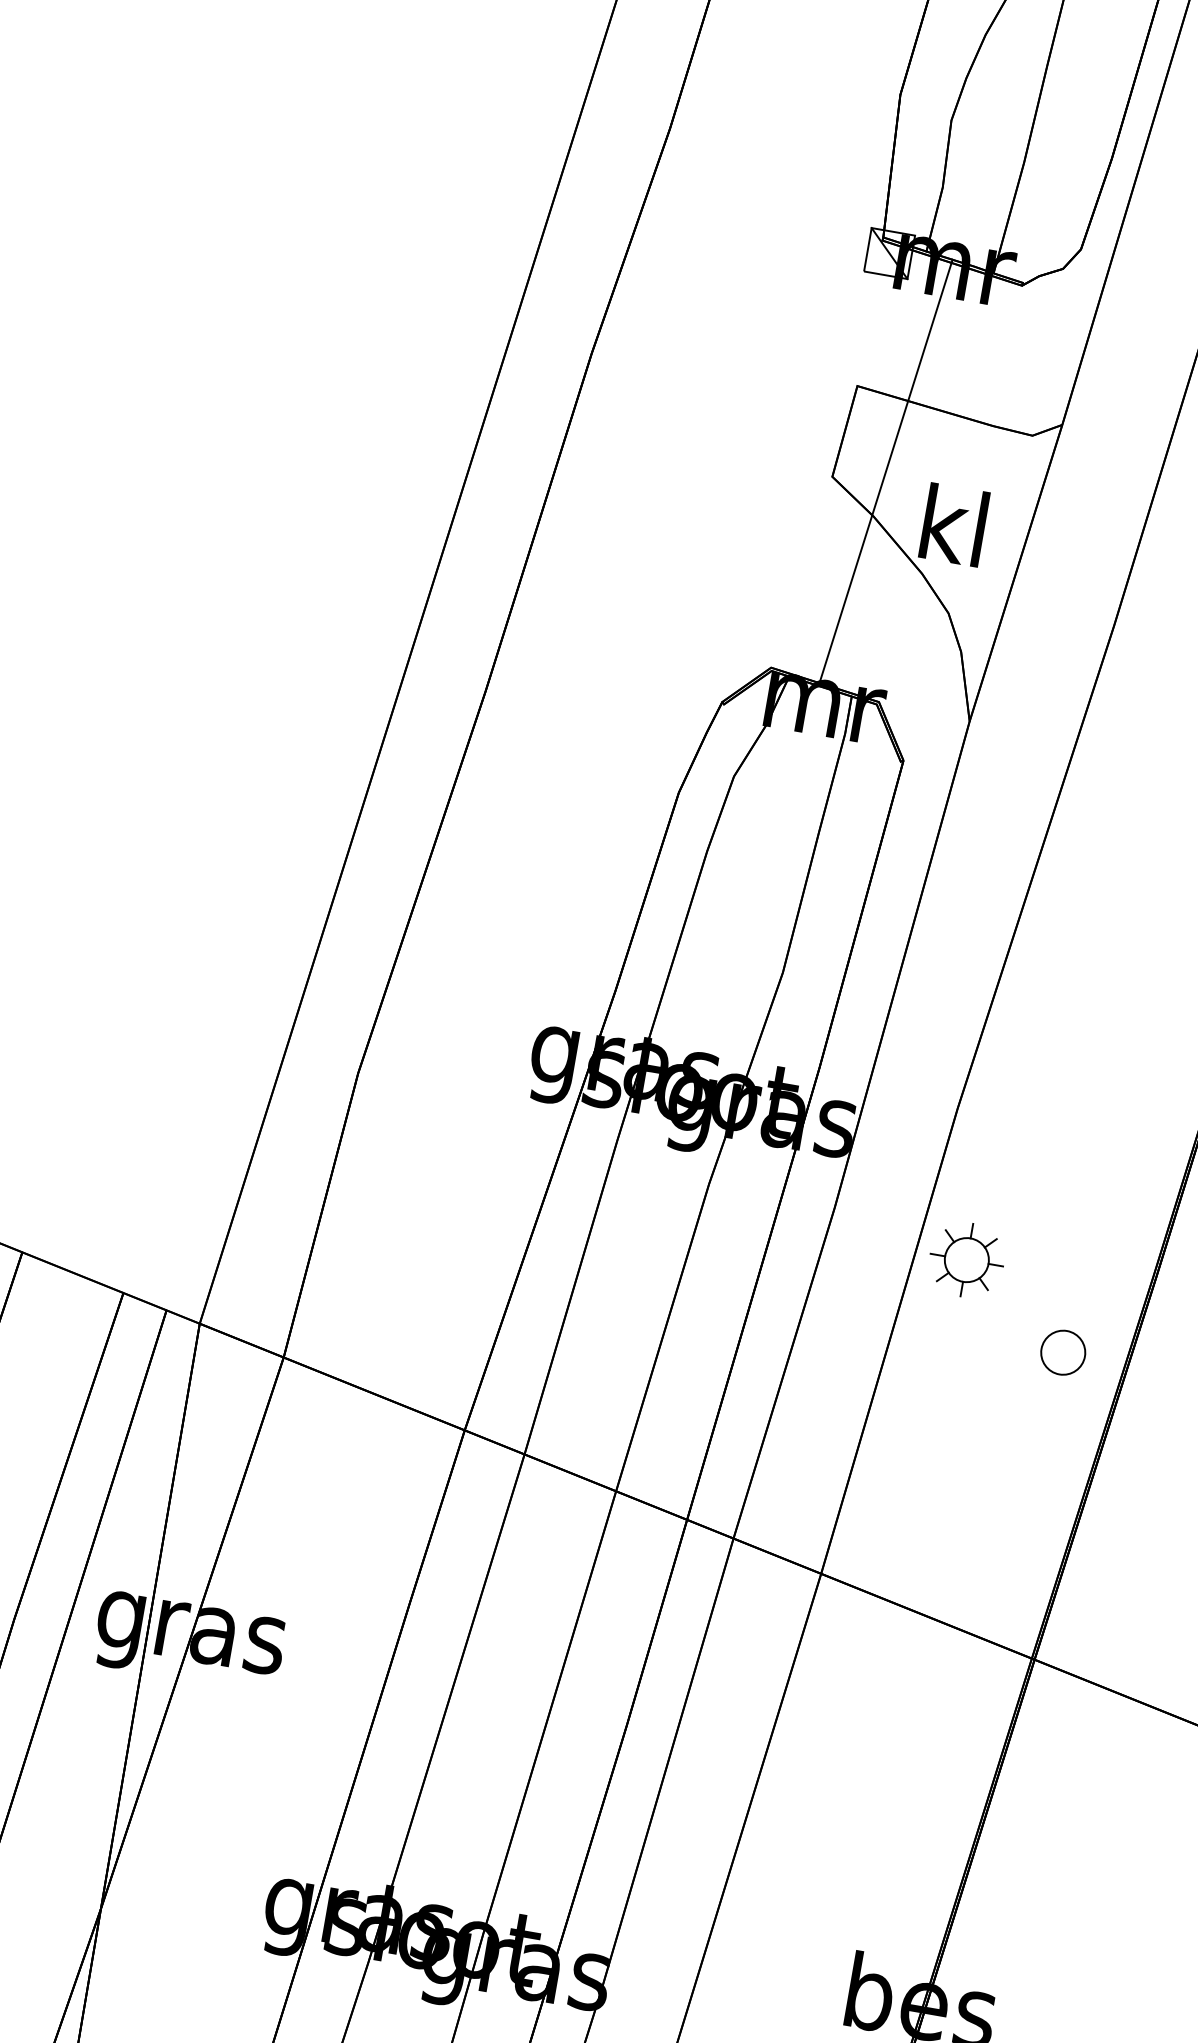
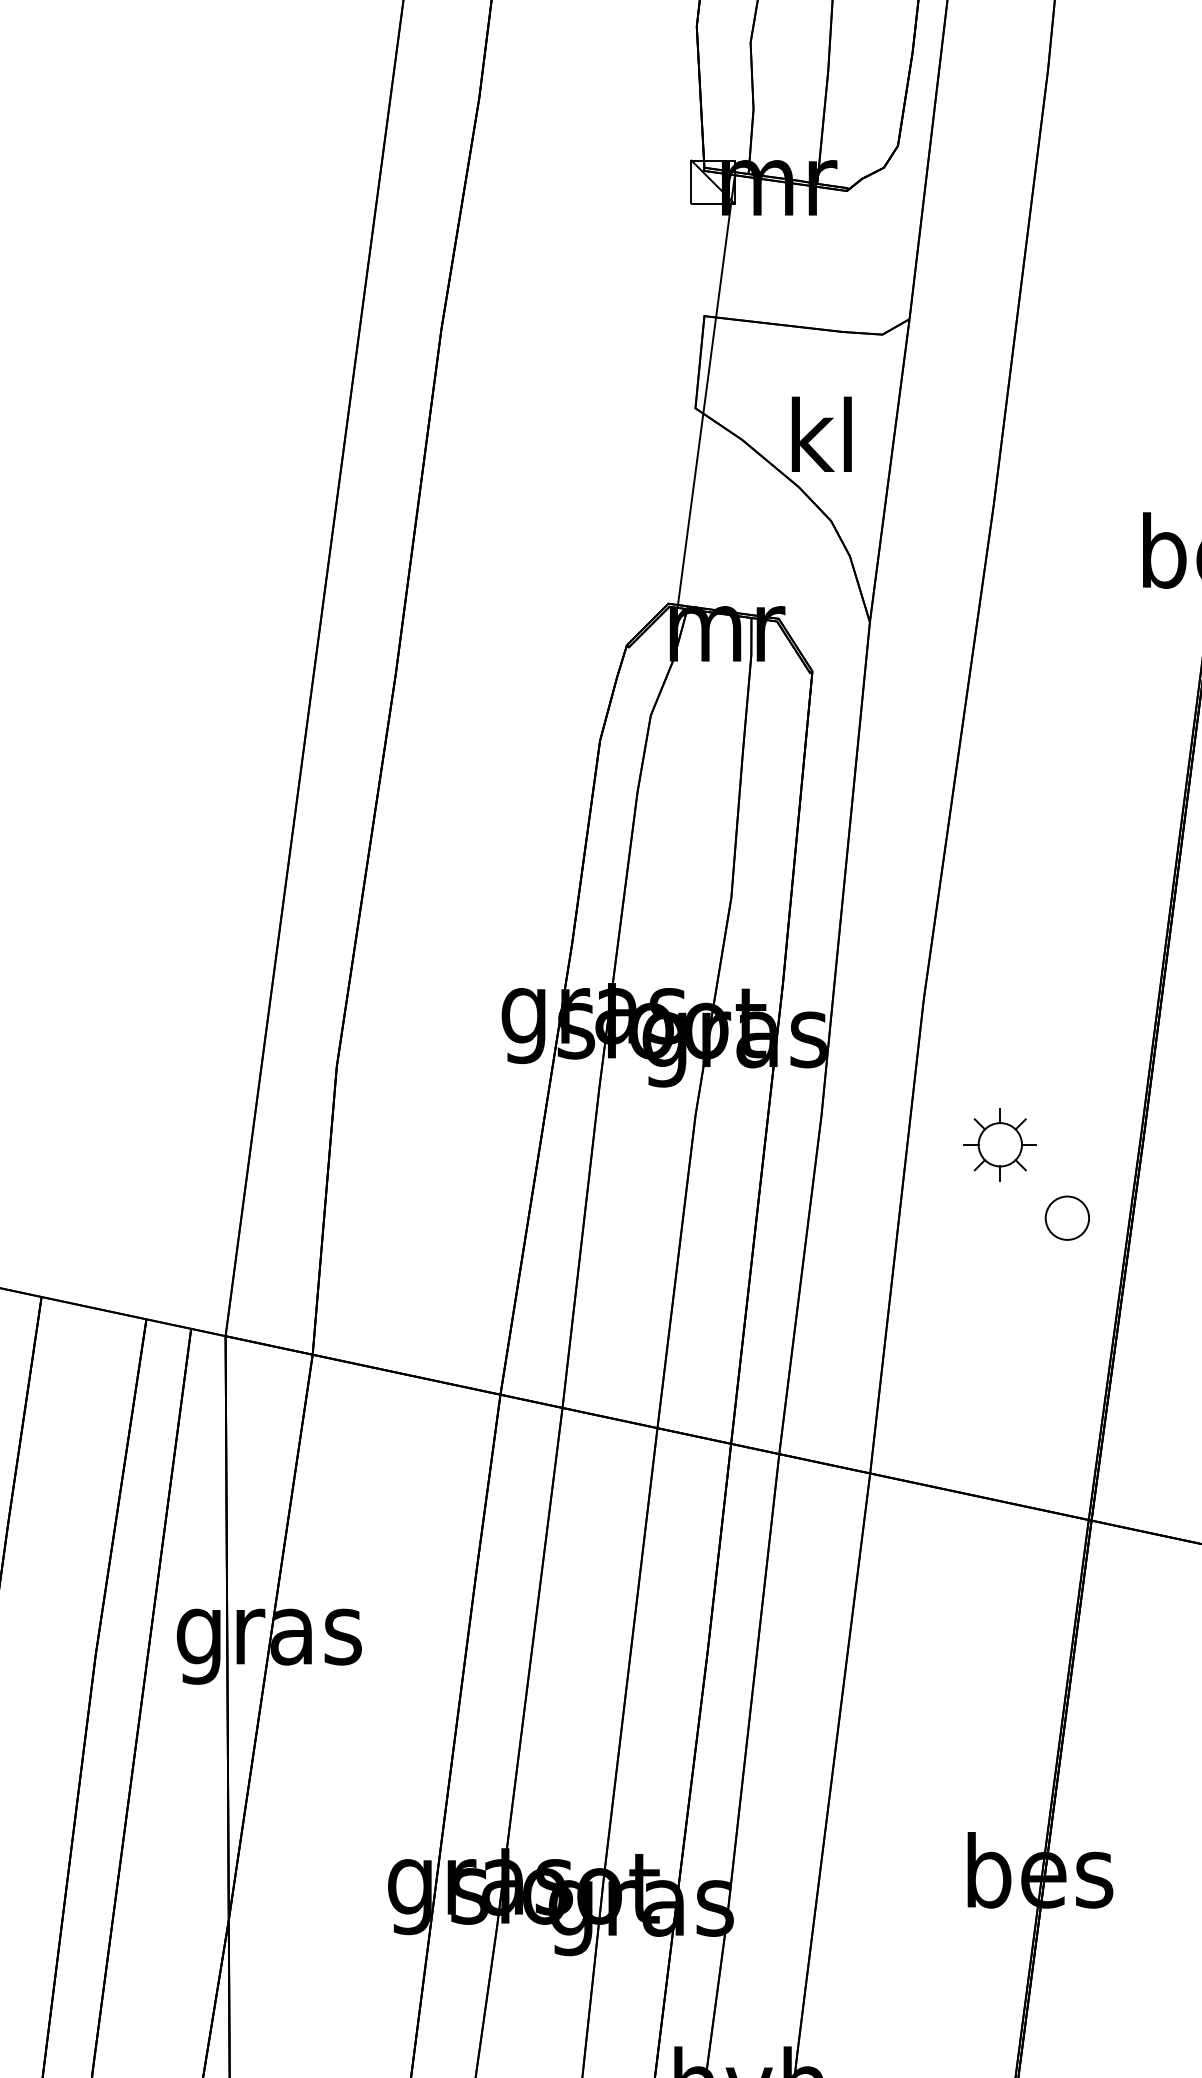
line: (885, 471) -> (706, 389), moved
part: (966, 1259) -> (999, 1144), moved

